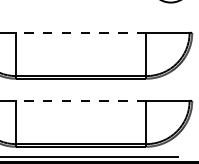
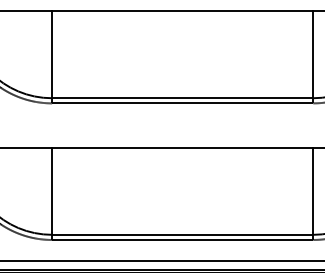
line: (80, 32) -> (181, 10), dashed -> solid
line: (80, 100) -> (181, 147), dashed -> solid

